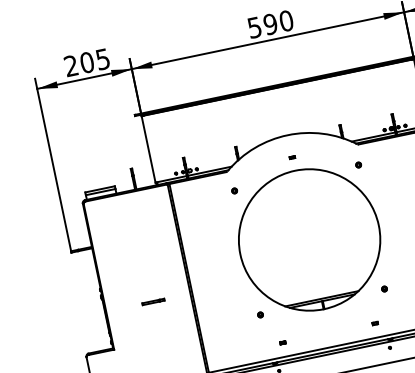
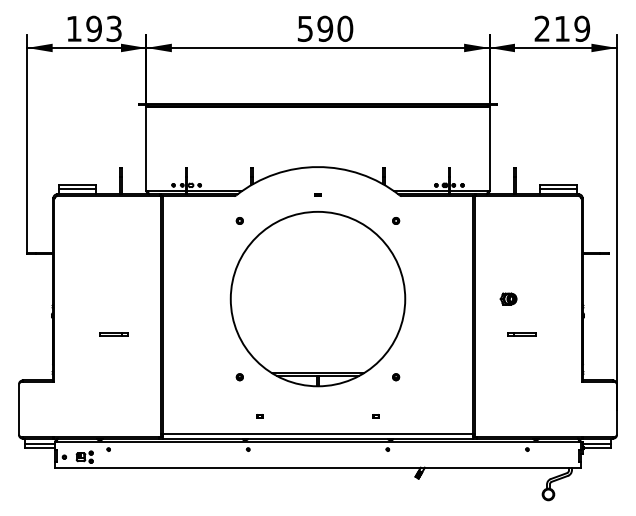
text: (86, 62) -> (93, 28), 205 -> 193

